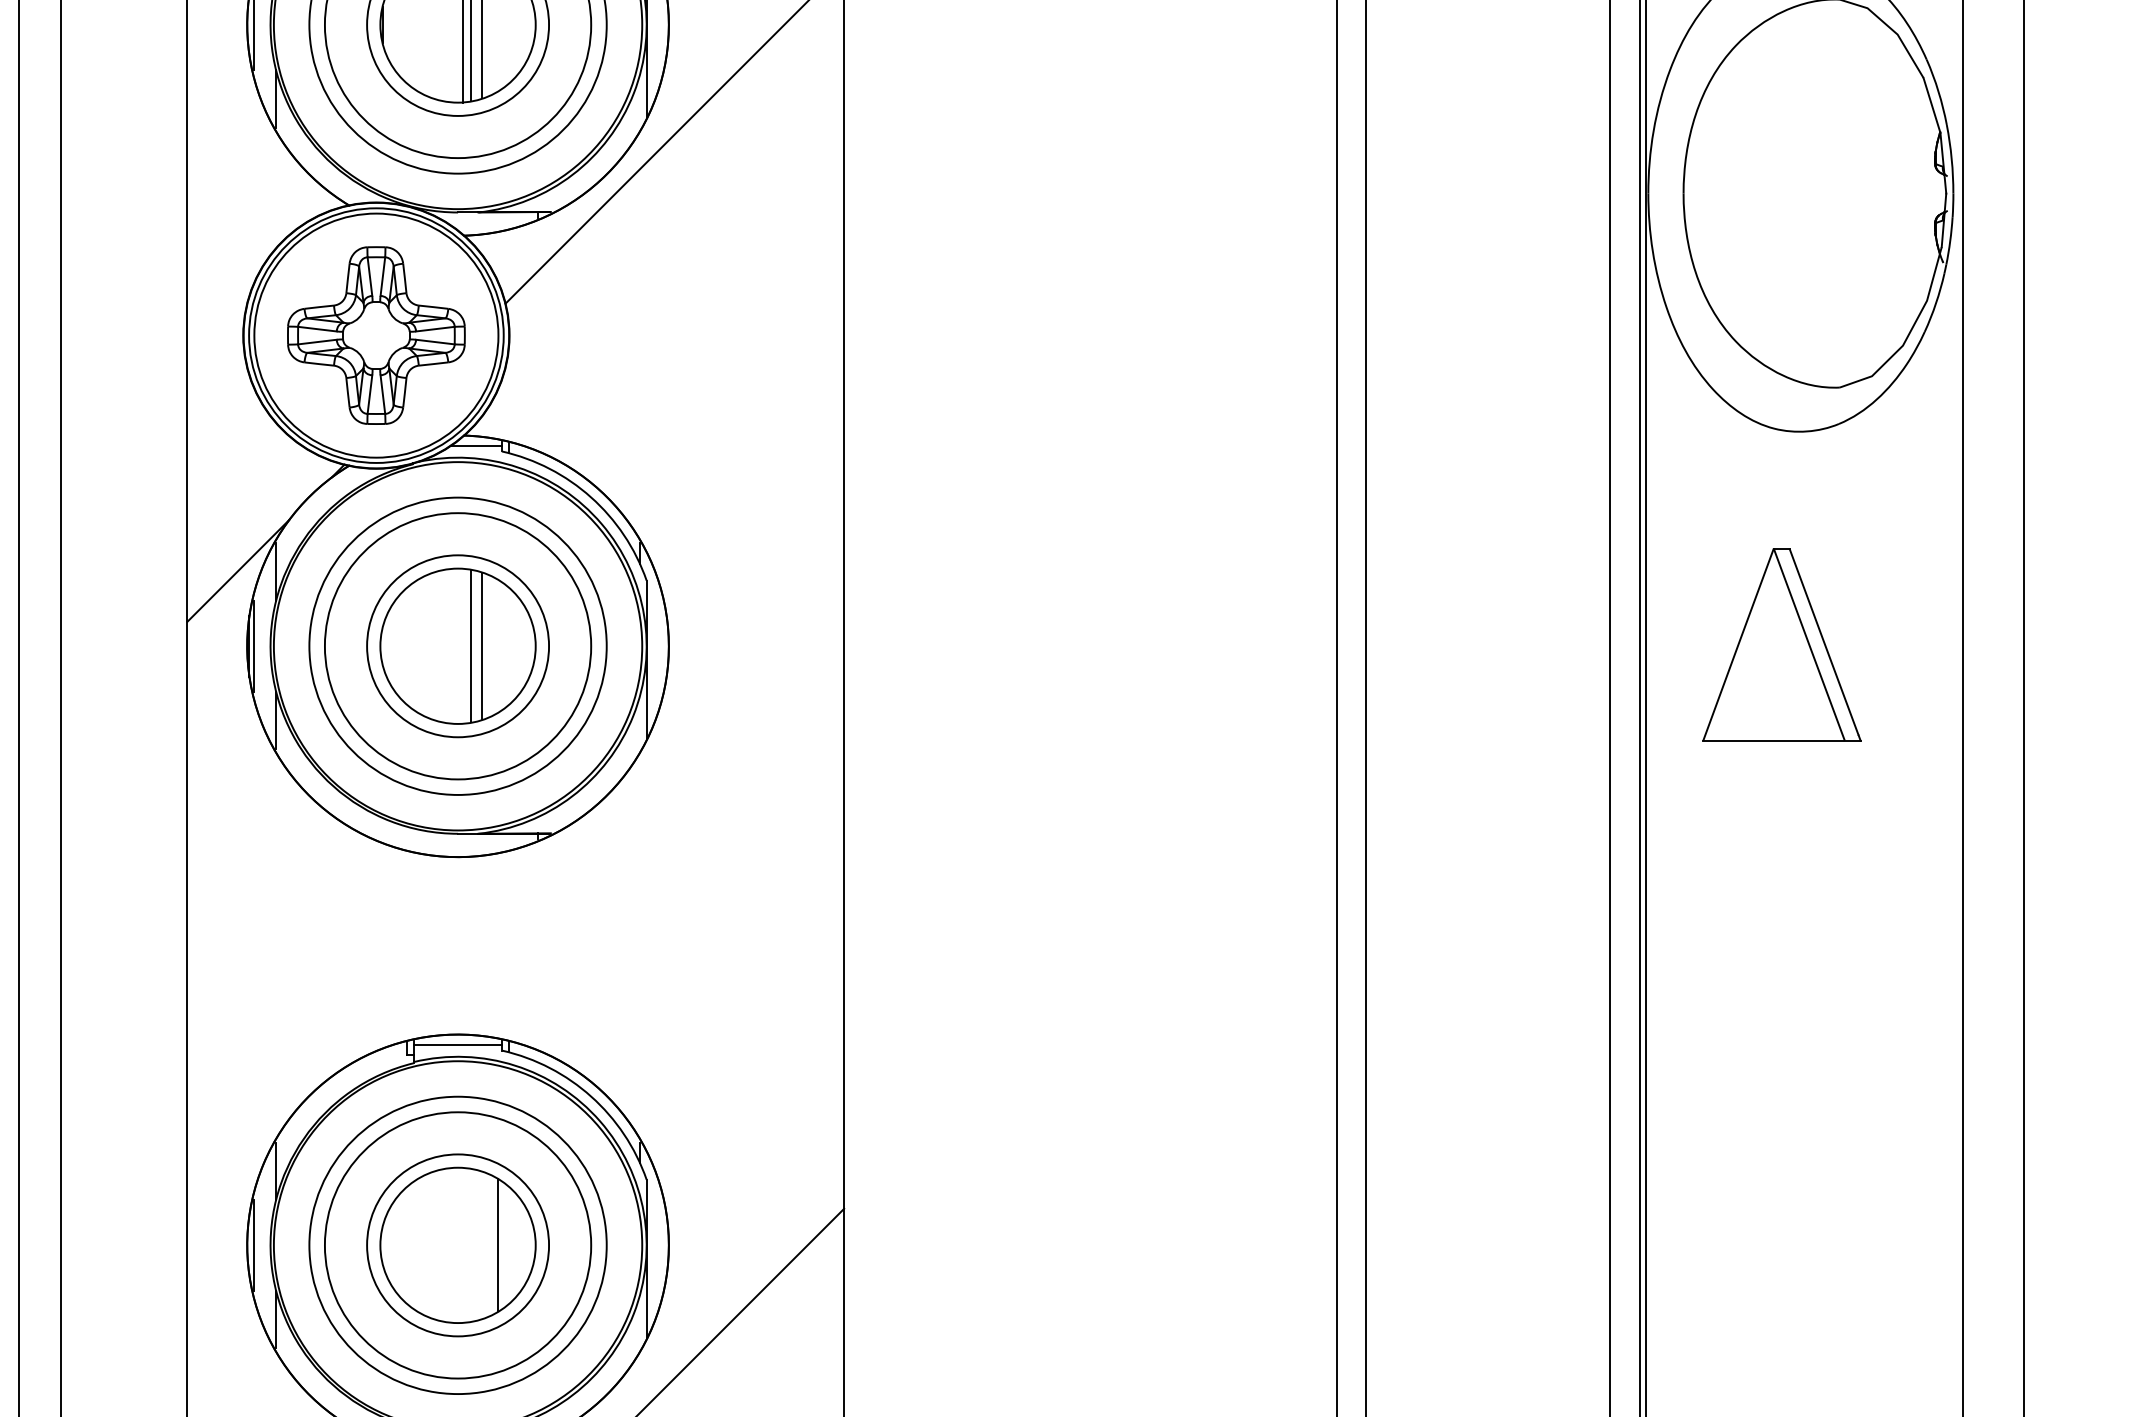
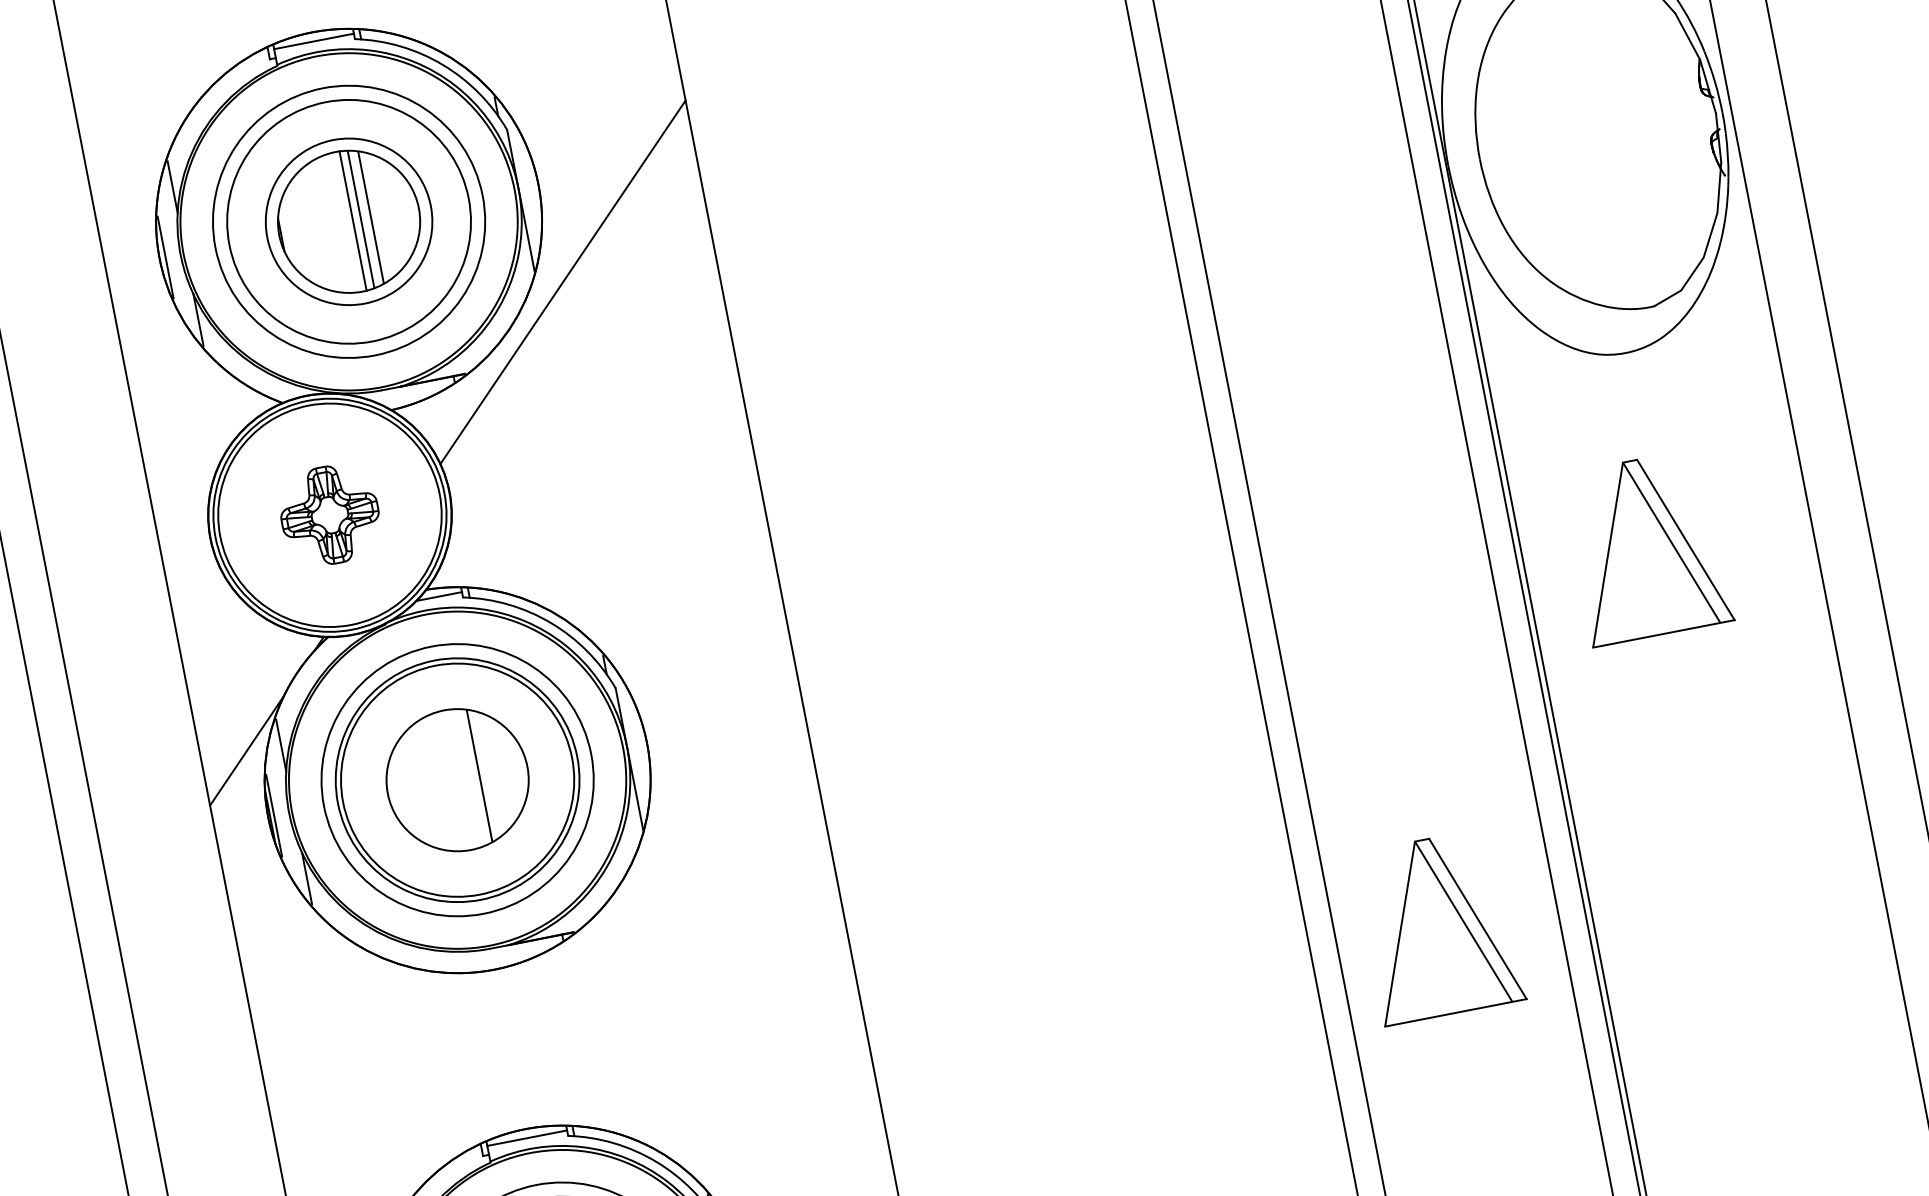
part: (376, 335) -> (330, 515), size x0.6
circle: (458, 646) -> (458, 780), size x1.4
line: (471, 646) -> (469, 778), removed
part: (1479, 1007) -> (1438, 926), added

